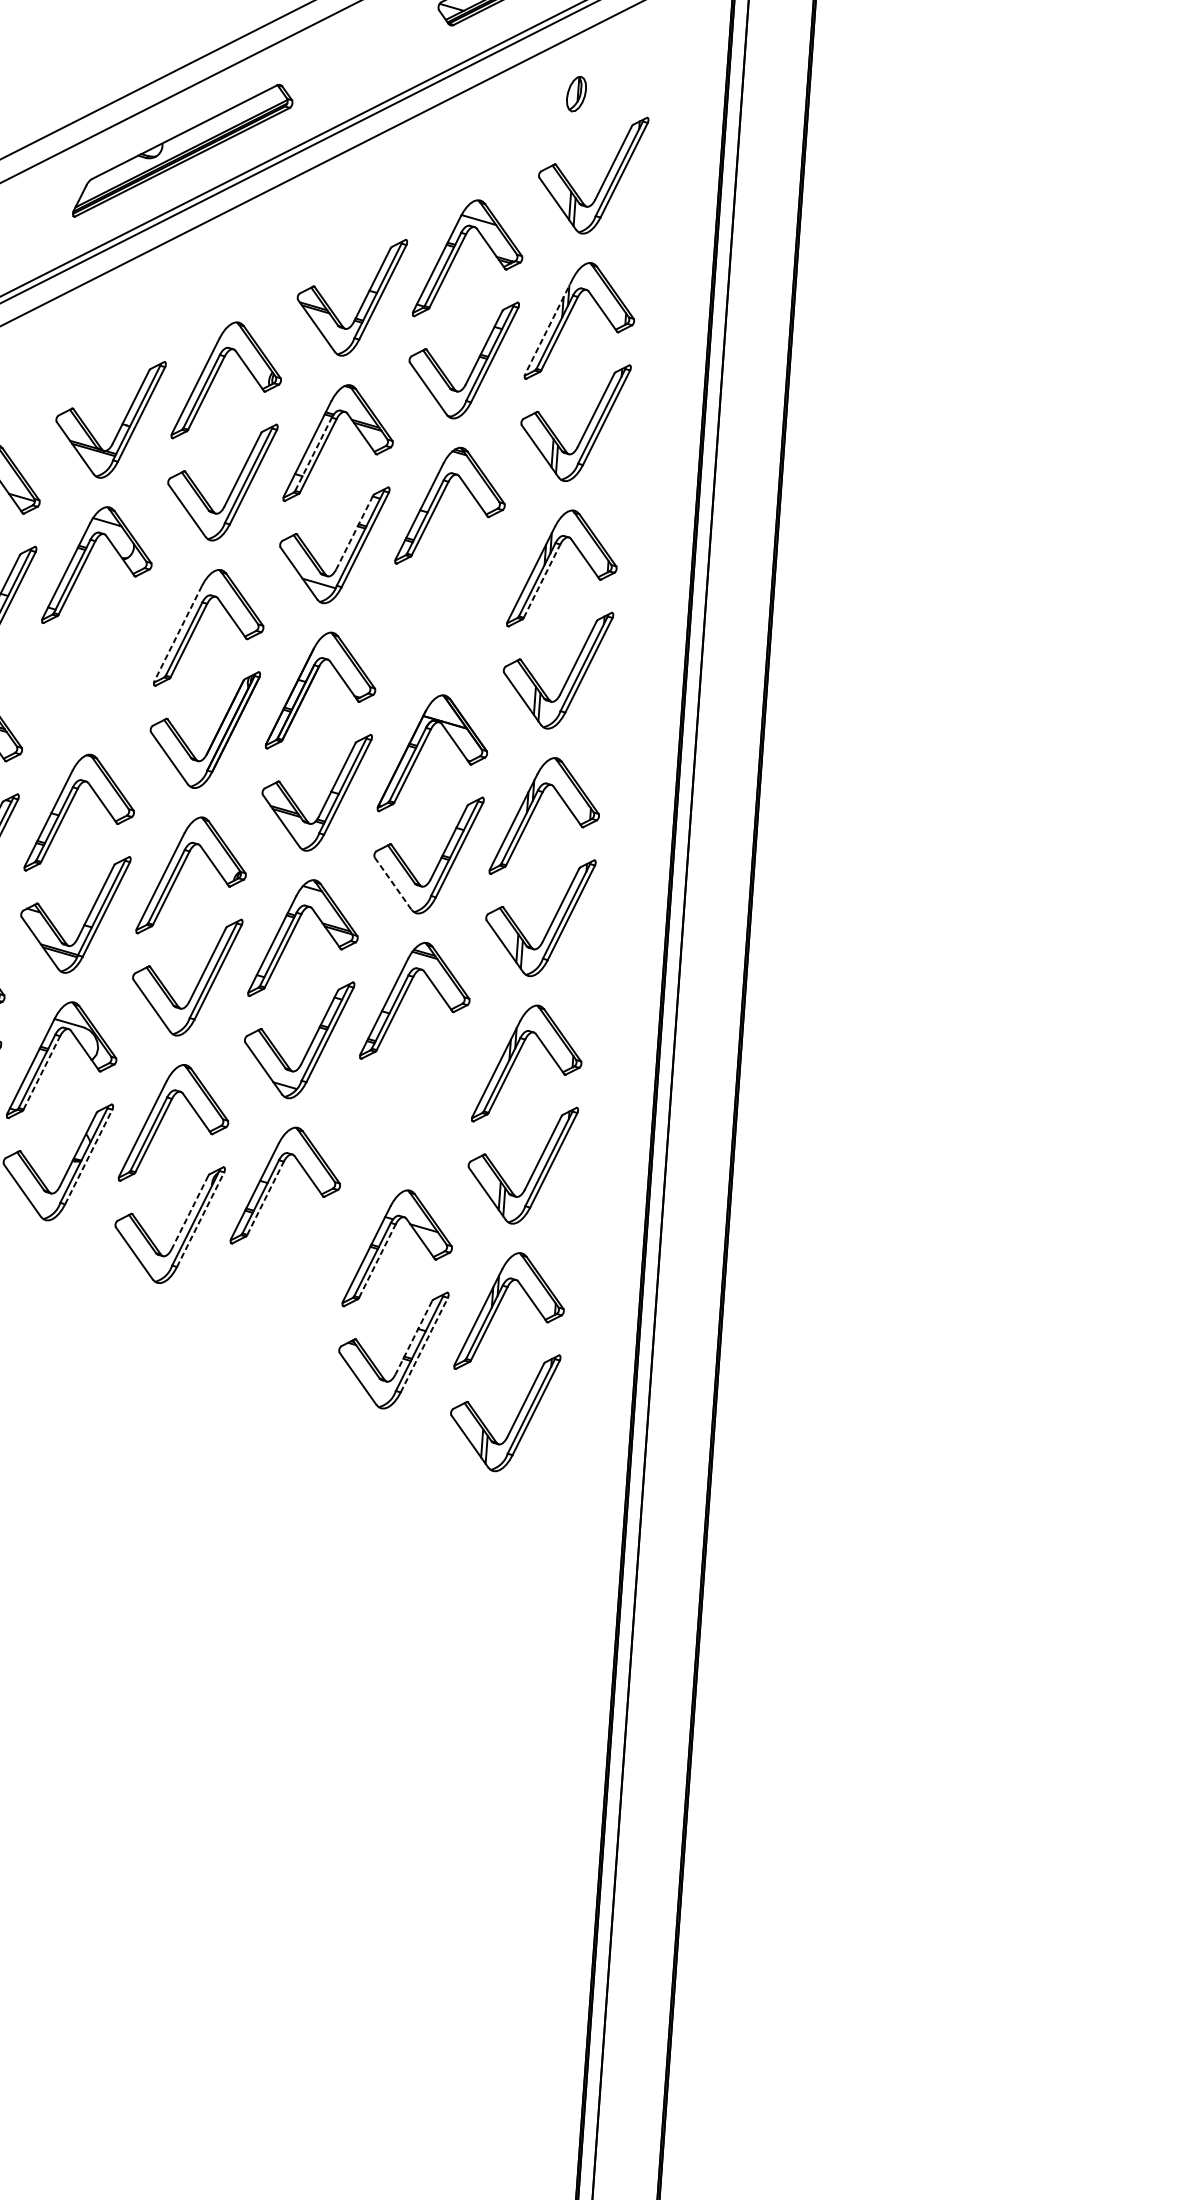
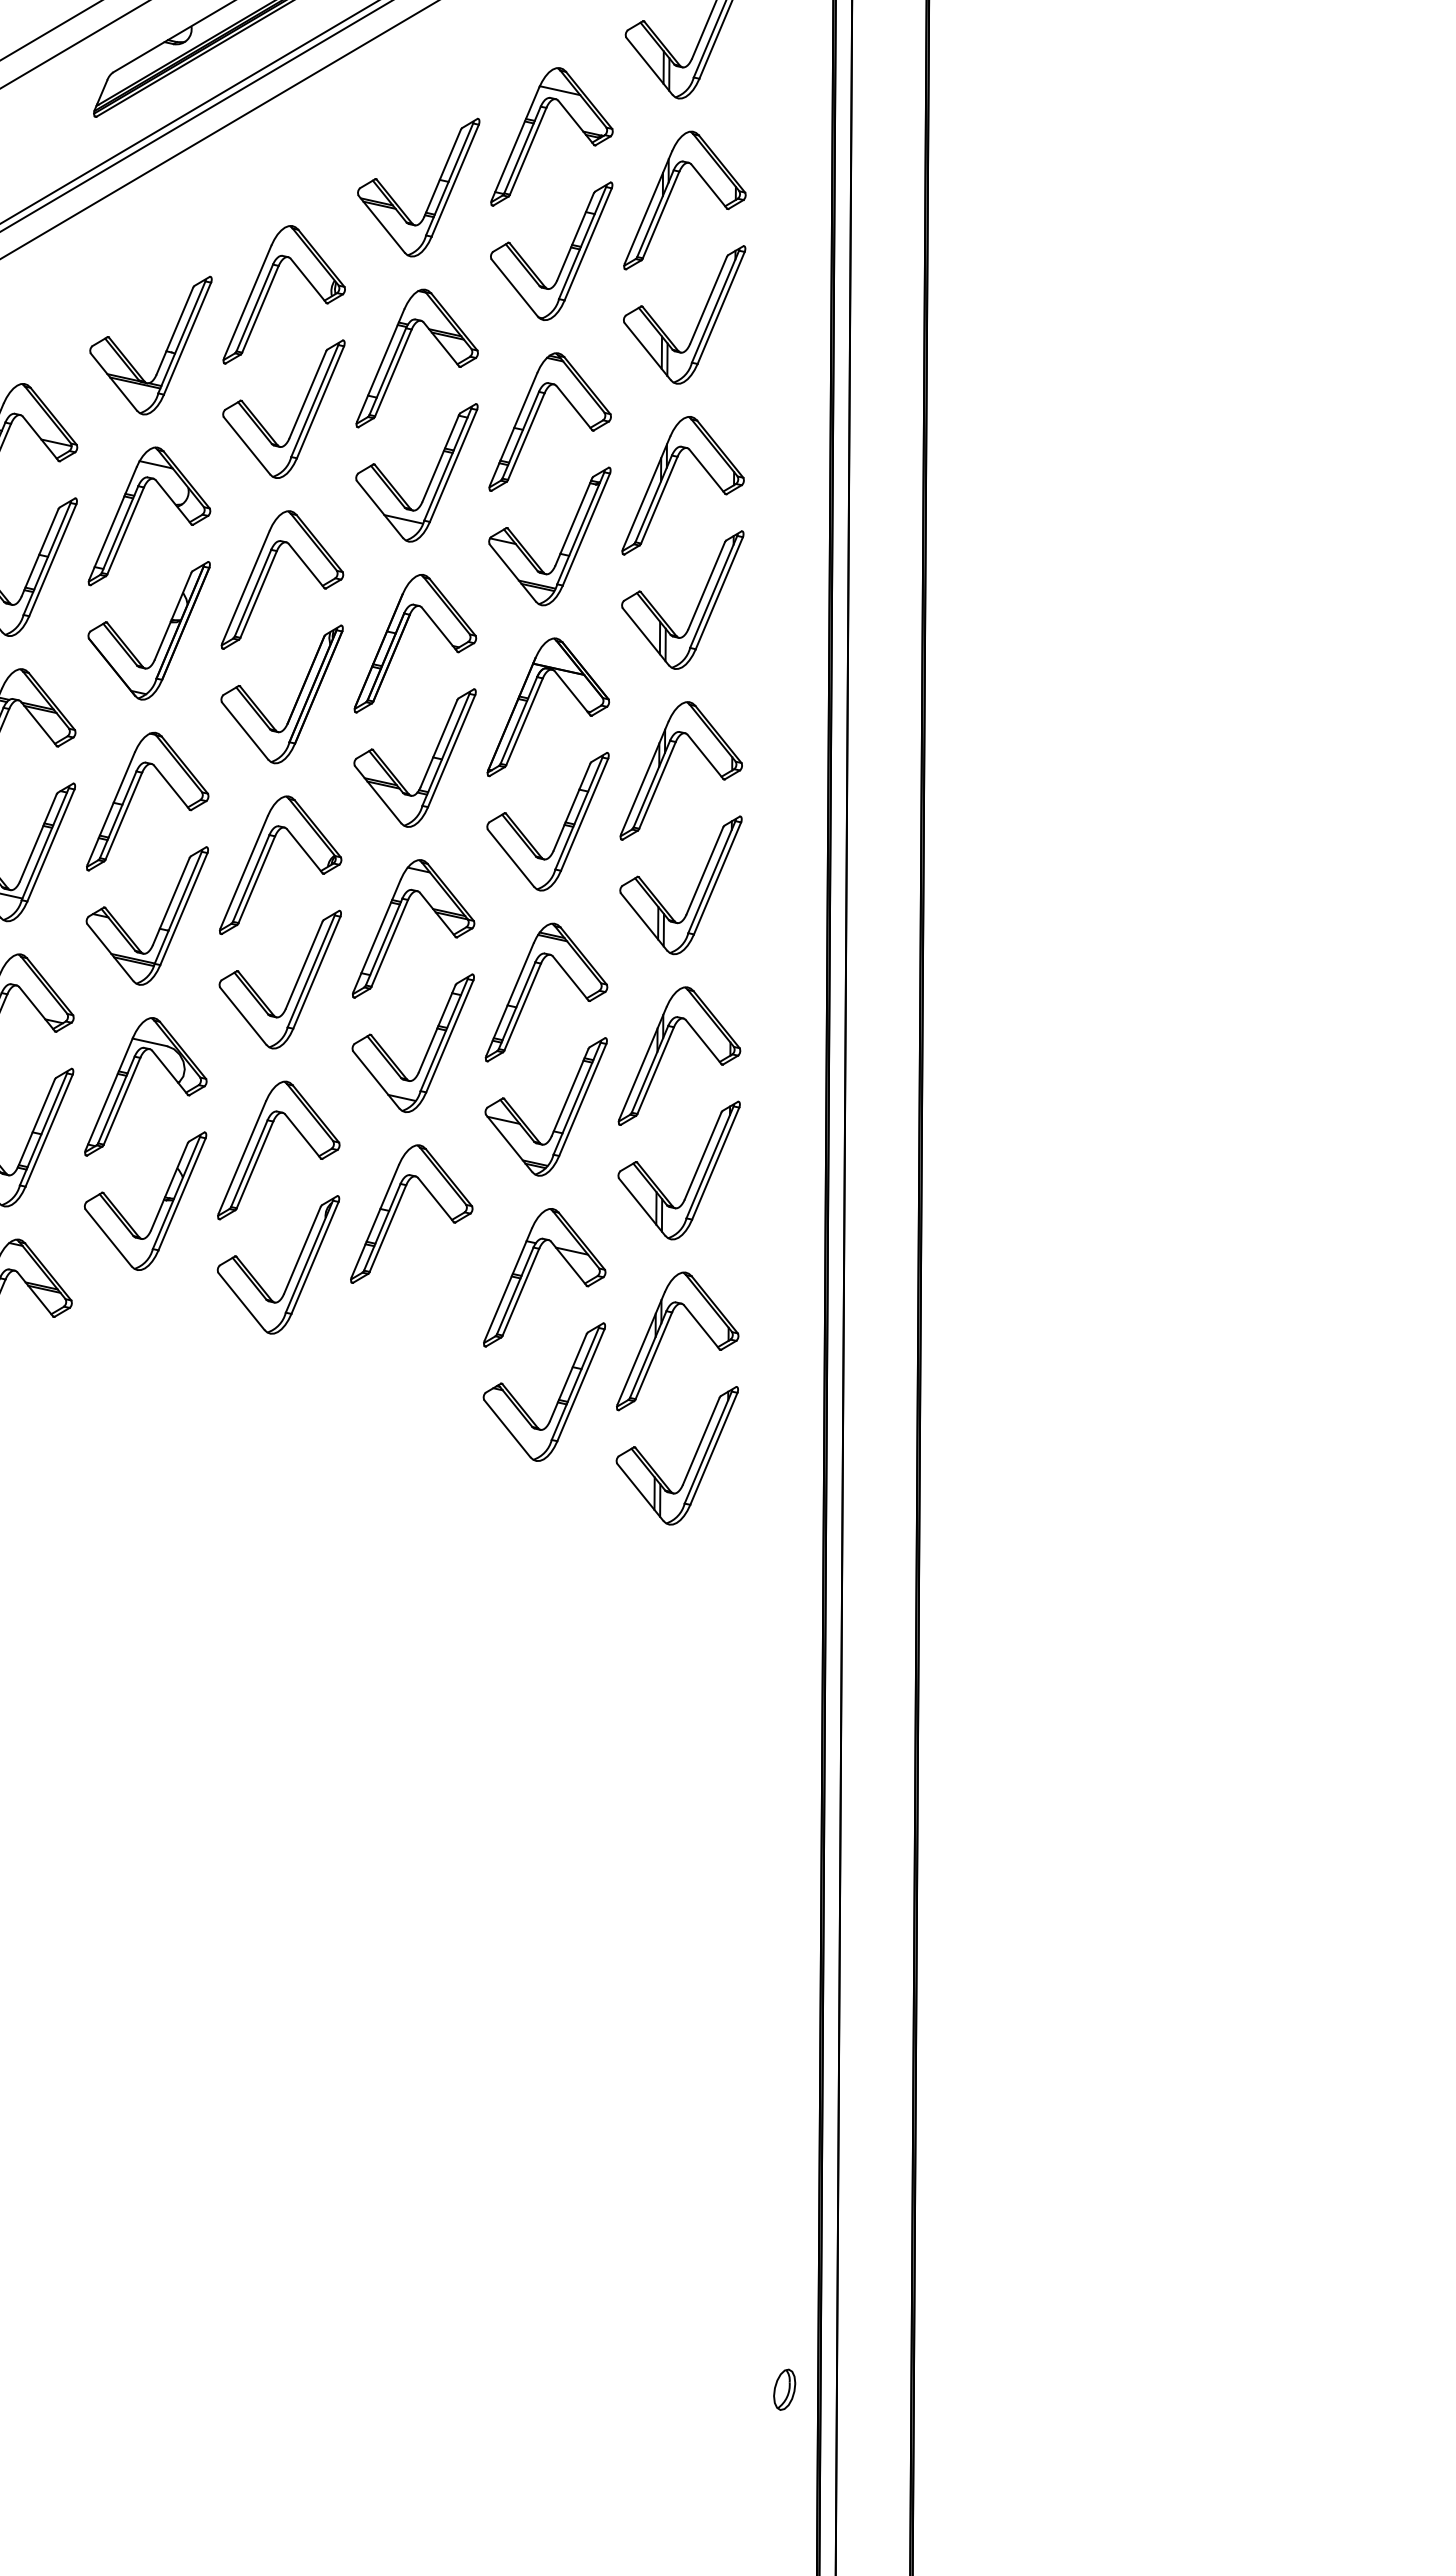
line: (549, 326) -> (648, 207), dashed -> solid
line: (313, 454) -> (387, 371), dashed -> solid
line: (354, 532) -> (440, 458), dashed -> solid
line: (542, 580) -> (659, 499), dashed -> solid
part: (456, 613) -> (563, 543), added
line: (177, 633) -> (245, 587), dashed -> solid
part: (102, 673) -> (162, 638), added
line: (392, 883) -> (510, 858), dashed -> solid
line: (42, 1072) -> (122, 1100), dashed -> solid
part: (420, 1108) -> (559, 1114), added
line: (89, 1157) -> (182, 1194), dashed -> solid
line: (266, 1198) -> (388, 1228), dashed -> solid
line: (190, 1212) -> (302, 1250), dashed -> solid
line: (201, 1219) -> (315, 1257), dashed -> solid
line: (377, 1260) -> (521, 1291), dashed -> solid
line: (413, 1338) -> (568, 1378), dashed -> solid
line: (423, 1345) -> (580, 1385), dashed -> solid

